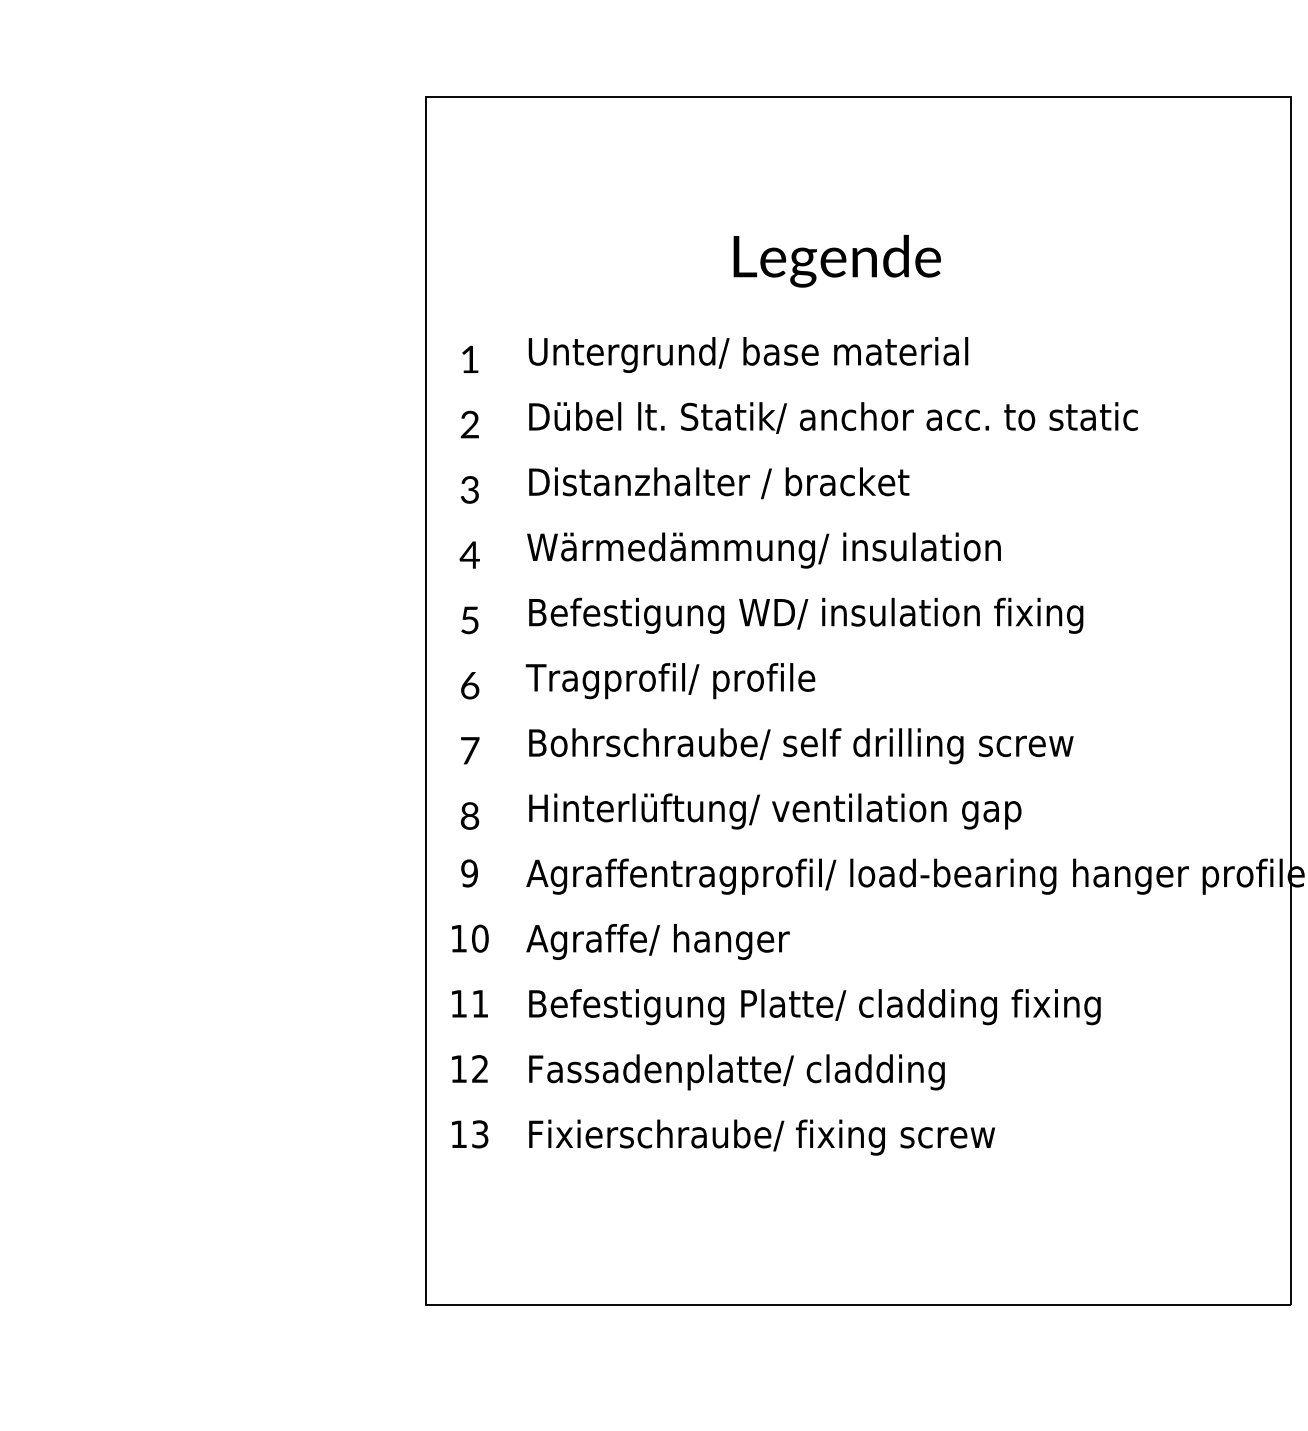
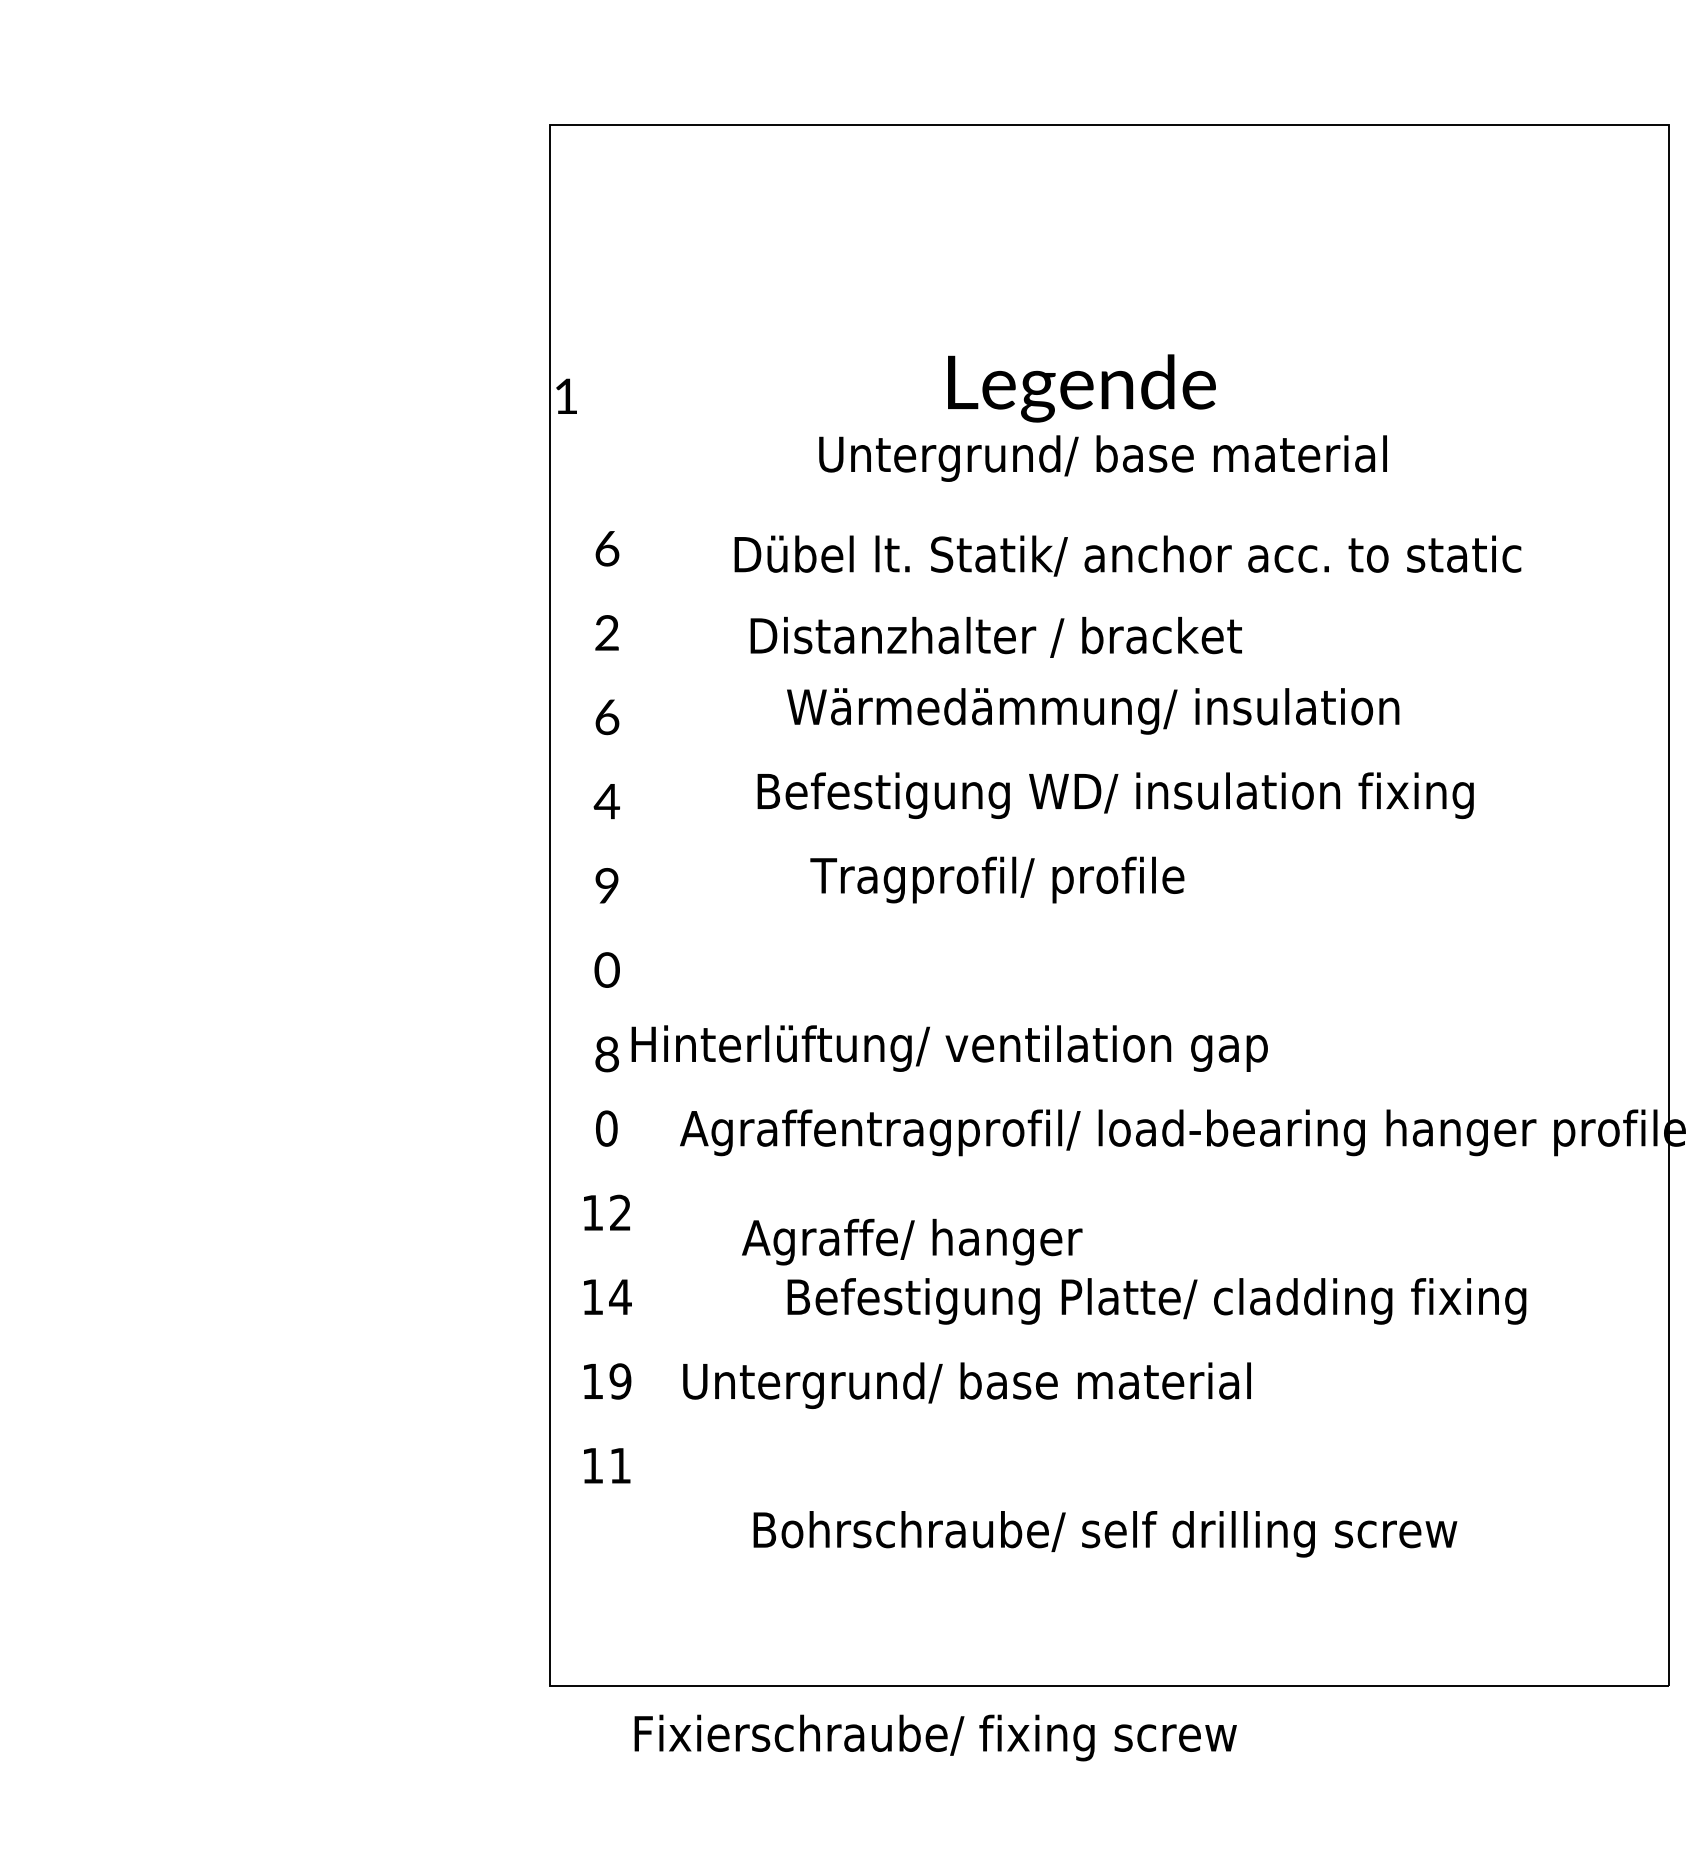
text: (837, 261) -> (1081, 388), moved
text: (748, 354) -> (1102, 458), moved
text: (470, 358) -> (566, 395), moved
text: (833, 417) -> (1127, 555), moved
text: (470, 424) -> (607, 548), 2 -> 6
text: (718, 482) -> (995, 636), moved
text: (469, 490) -> (606, 633), 3 -> 2
text: (764, 550) -> (1093, 711), moved
text: (469, 555) -> (606, 717), 4 -> 6
text: (806, 615) -> (1115, 795), moved
text: (469, 620) -> (606, 801), 5 -> 4
text: (670, 680) -> (997, 879), moved
text: (470, 685) -> (607, 885), 6 -> 9
text: (801, 746) -> (1105, 1534), moved
text: (469, 750) -> (606, 969), 7 -> 0
text: (775, 811) -> (949, 1048), moved
text: (469, 873) -> (606, 1128), 9 -> 0
text: (480, 938) -> (620, 1212), 10 -> 12
text: (658, 941) -> (912, 1241), moved
text: (480, 1003) -> (620, 1296), 11 -> 14
text: (814, 1007) -> (1156, 1301), moved
text: (480, 1069) -> (620, 1381), 12 -> 19
text: (748, 1072) -> (966, 1385), Fassadenplatte/ cladding -> Untergrund/ base material
text: (480, 1134) -> (620, 1465), 13 -> 11
text: (761, 1137) -> (935, 1737), moved

